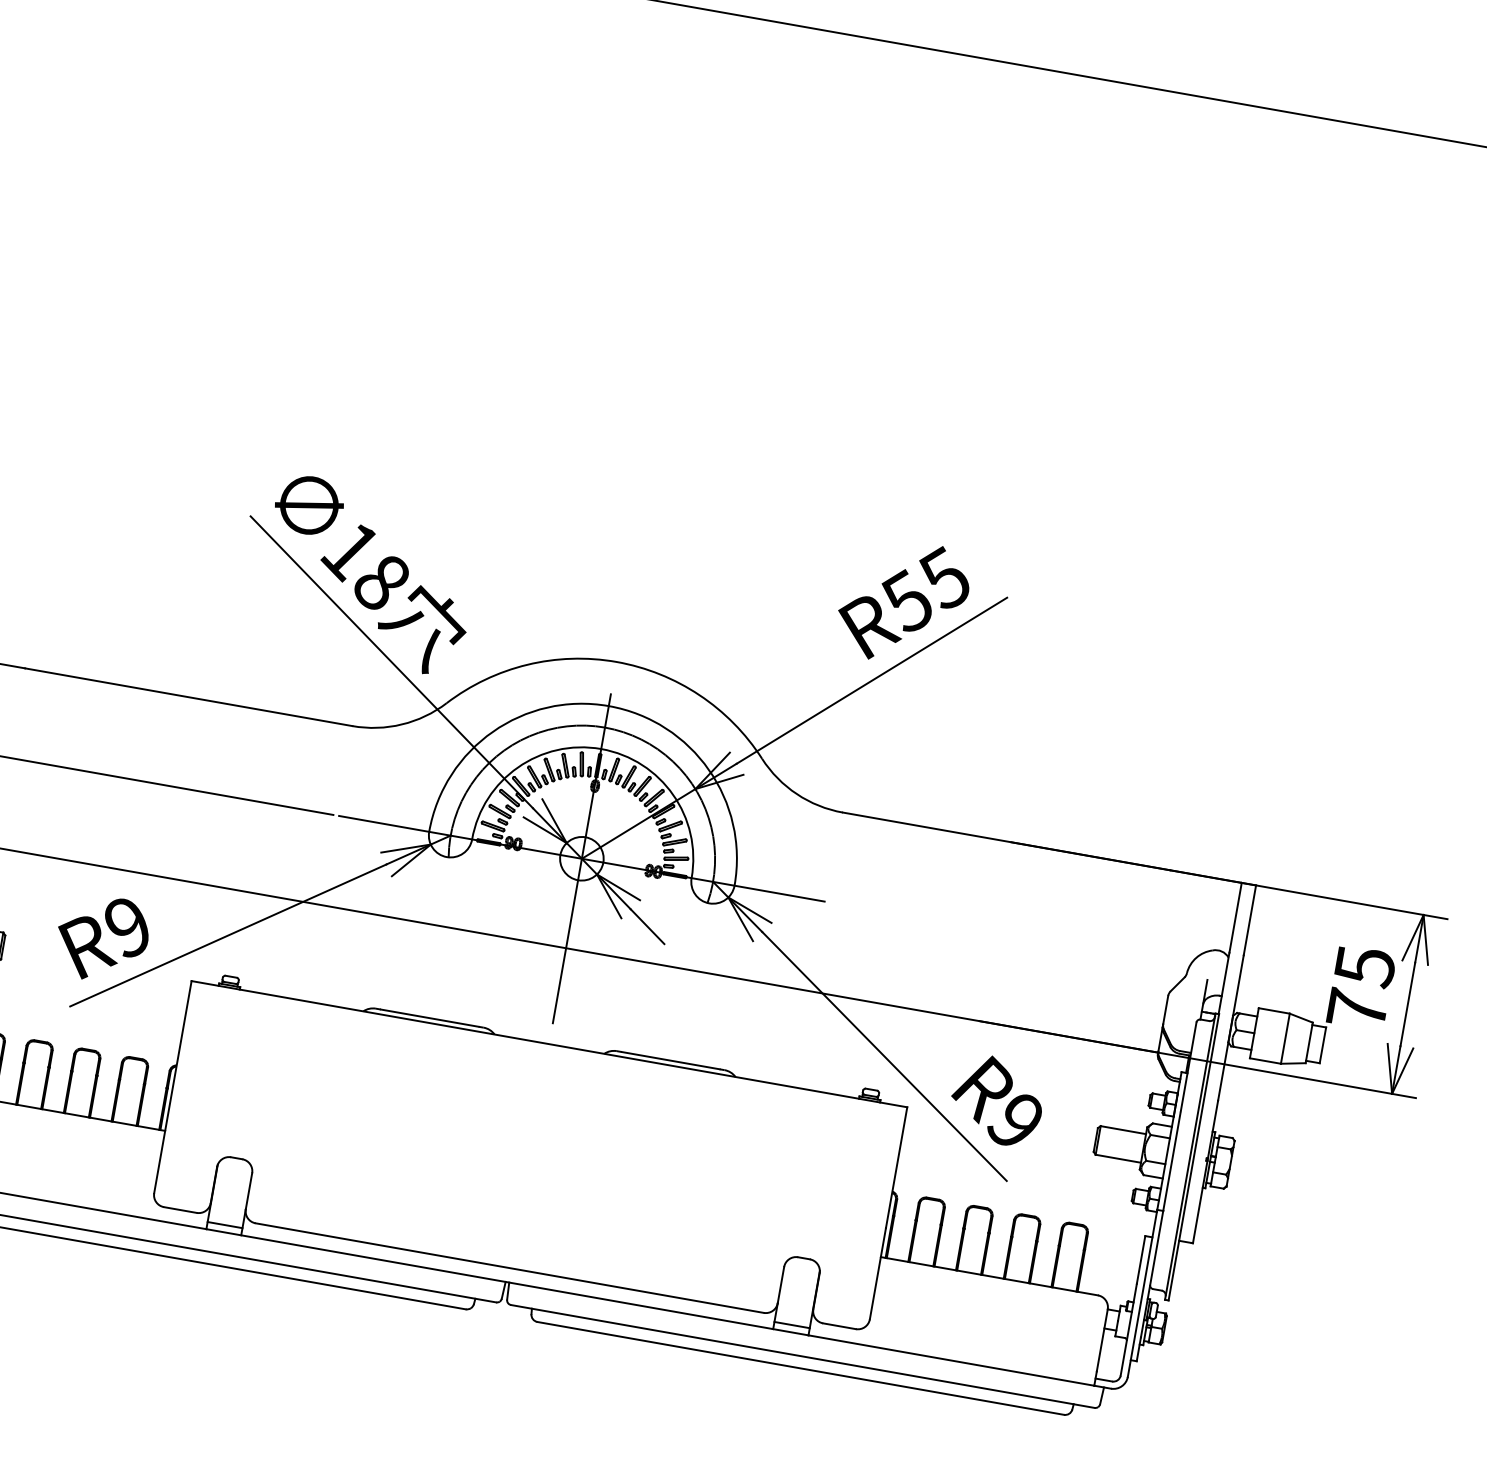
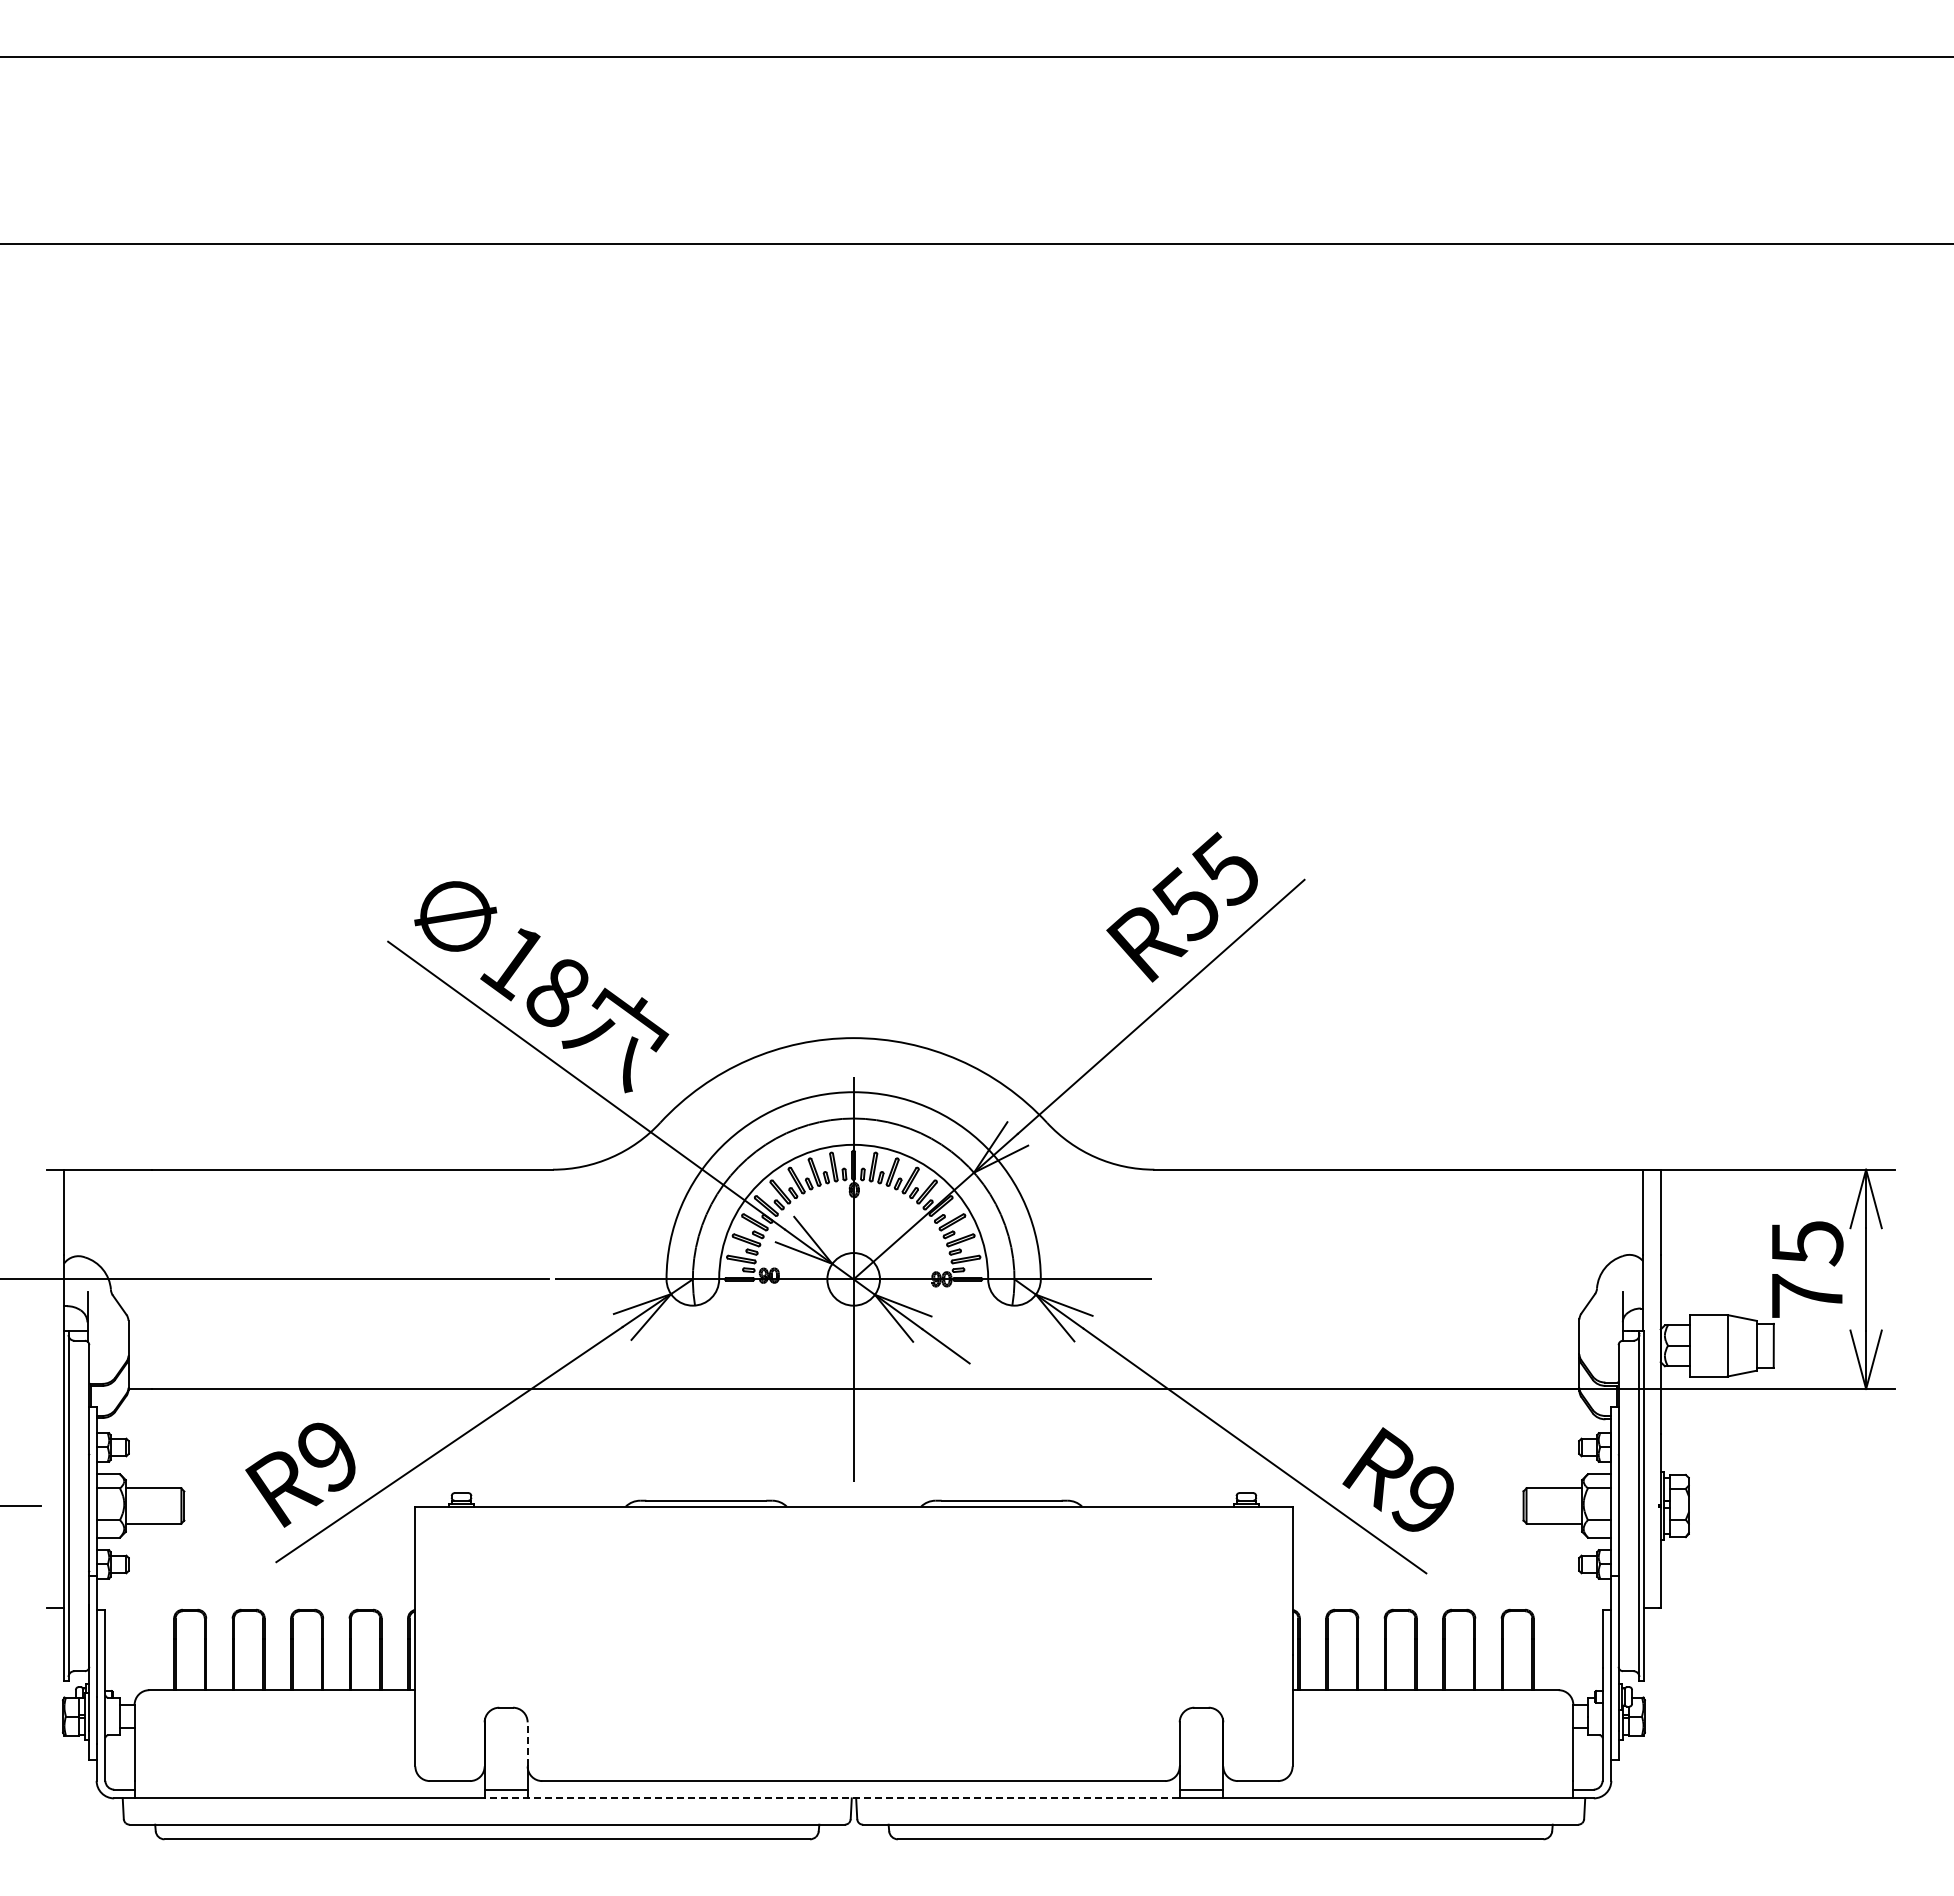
line: (249, 1190) -> (527, 1743), solid -> dashed
line: (489, 1279) -> (831, 1798), solid -> dashed

